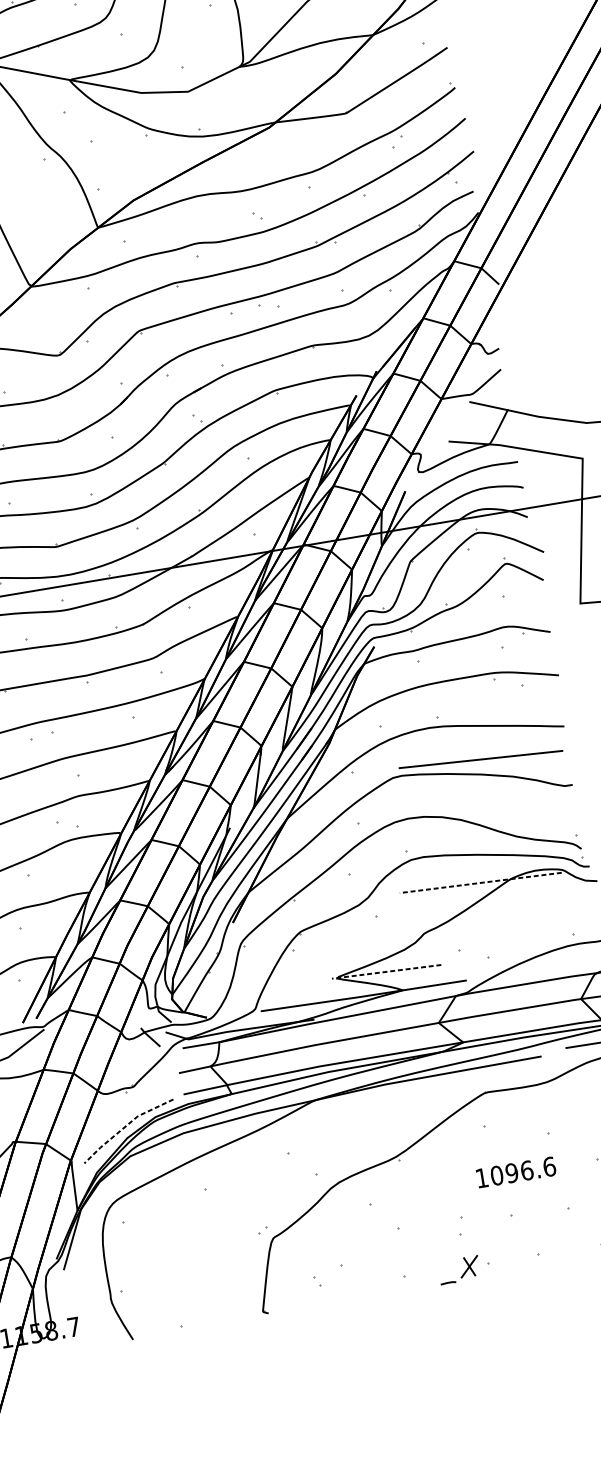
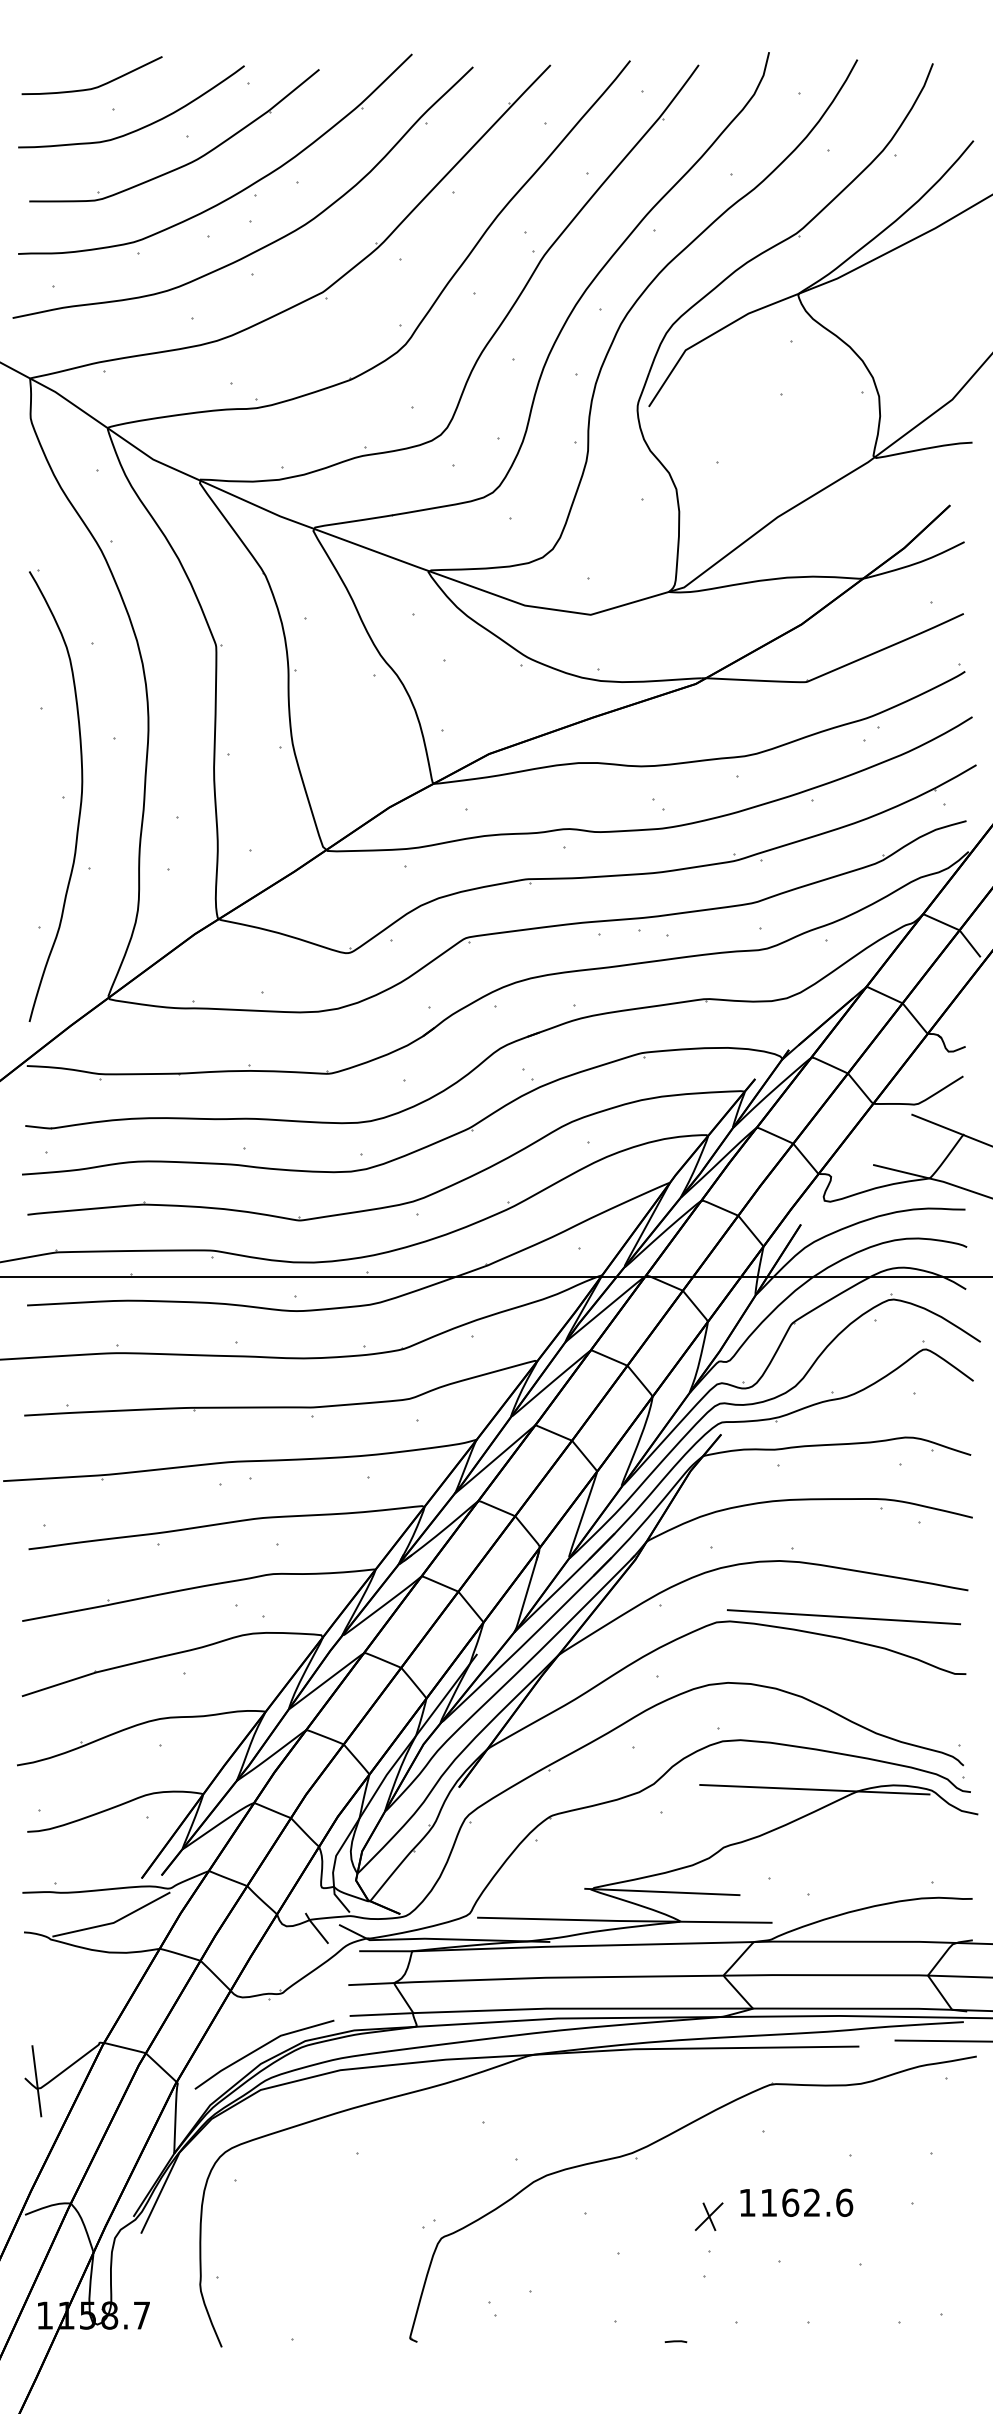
line: (480, 882) -> (814, 1789), dashed -> solid
line: (385, 971) -> (661, 1891), dashed -> solid
line: (125, 1126) -> (261, 2047), dashed -> solid
text: (511, 1172) -> (790, 2202), 1096.6 -> 1162.6
part: (469, 1266) -> (709, 2216), moved

